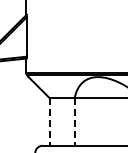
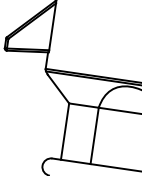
line: (49, 122) -> (64, 132), dashed -> solid
line: (74, 122) -> (94, 136), dashed -> solid

